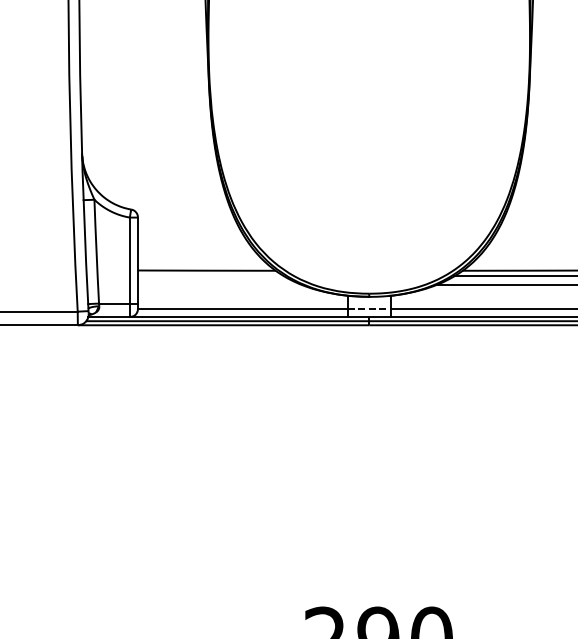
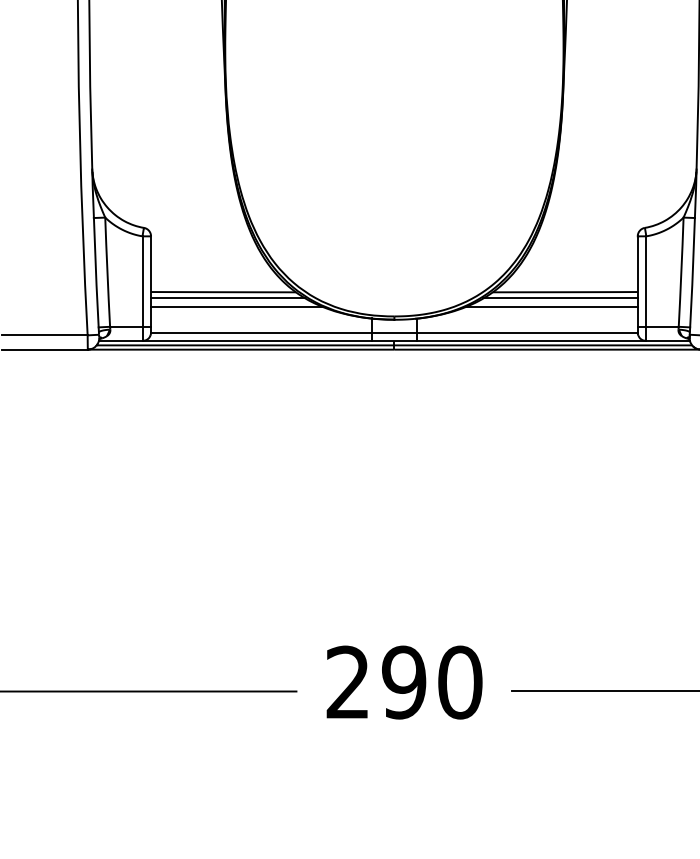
line: (211, 276) -> (228, 298), added
line: (219, 284) -> (236, 306), added
line: (369, 308) -> (394, 332), dashed -> solid

